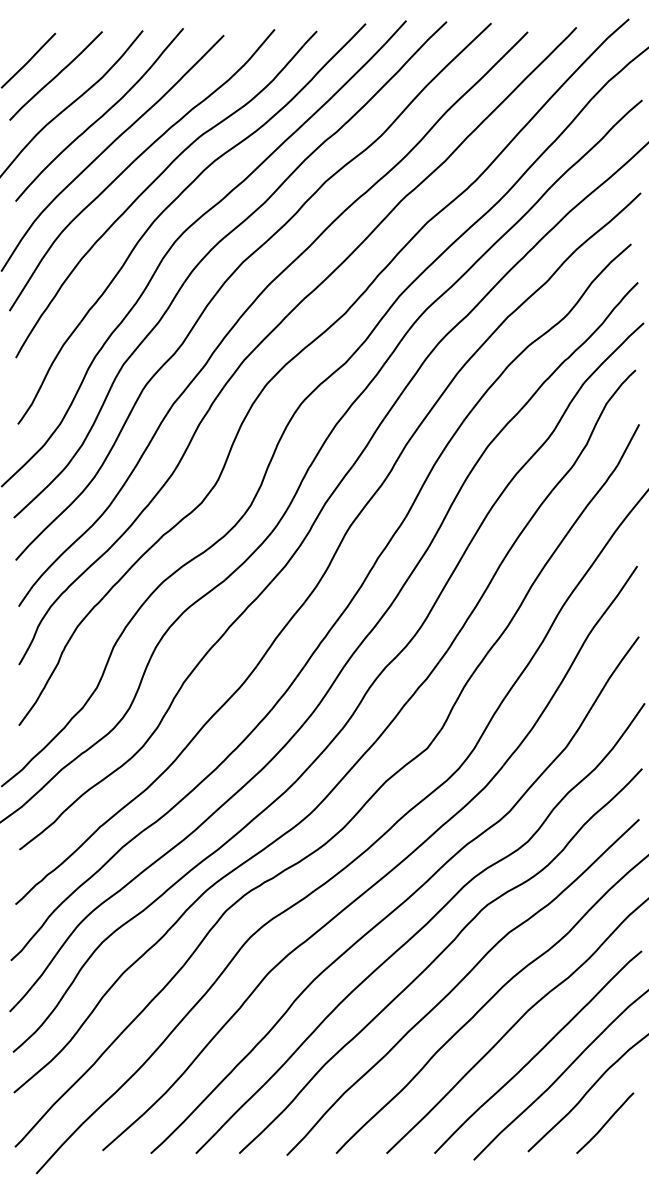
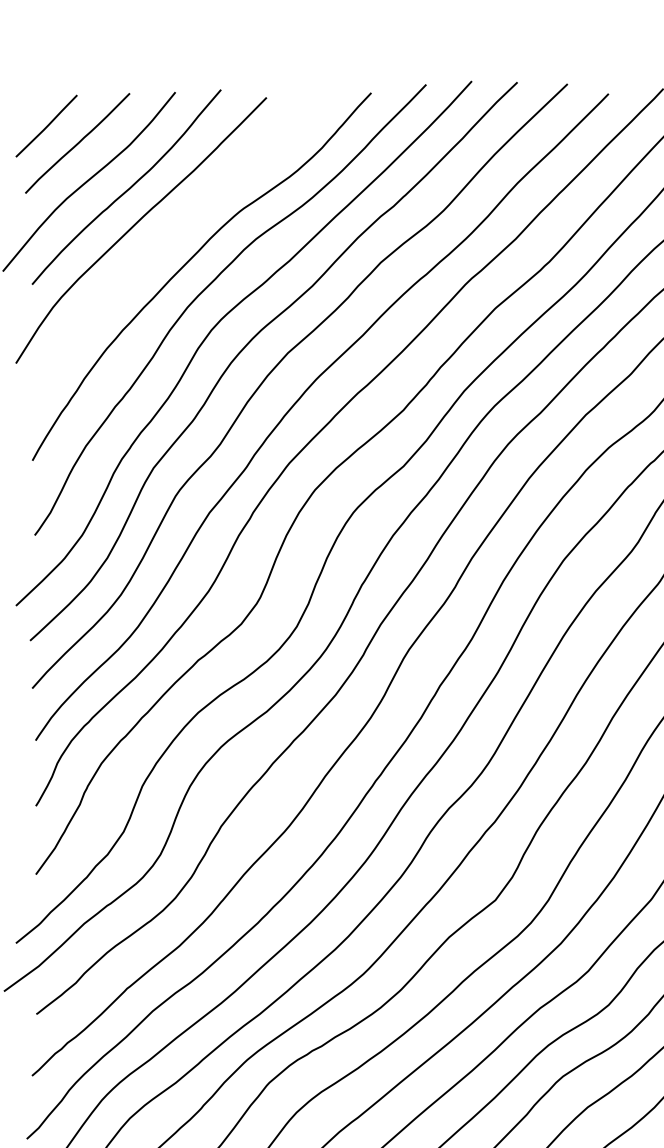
curve: (134, 162) -> (165, 240), removed

